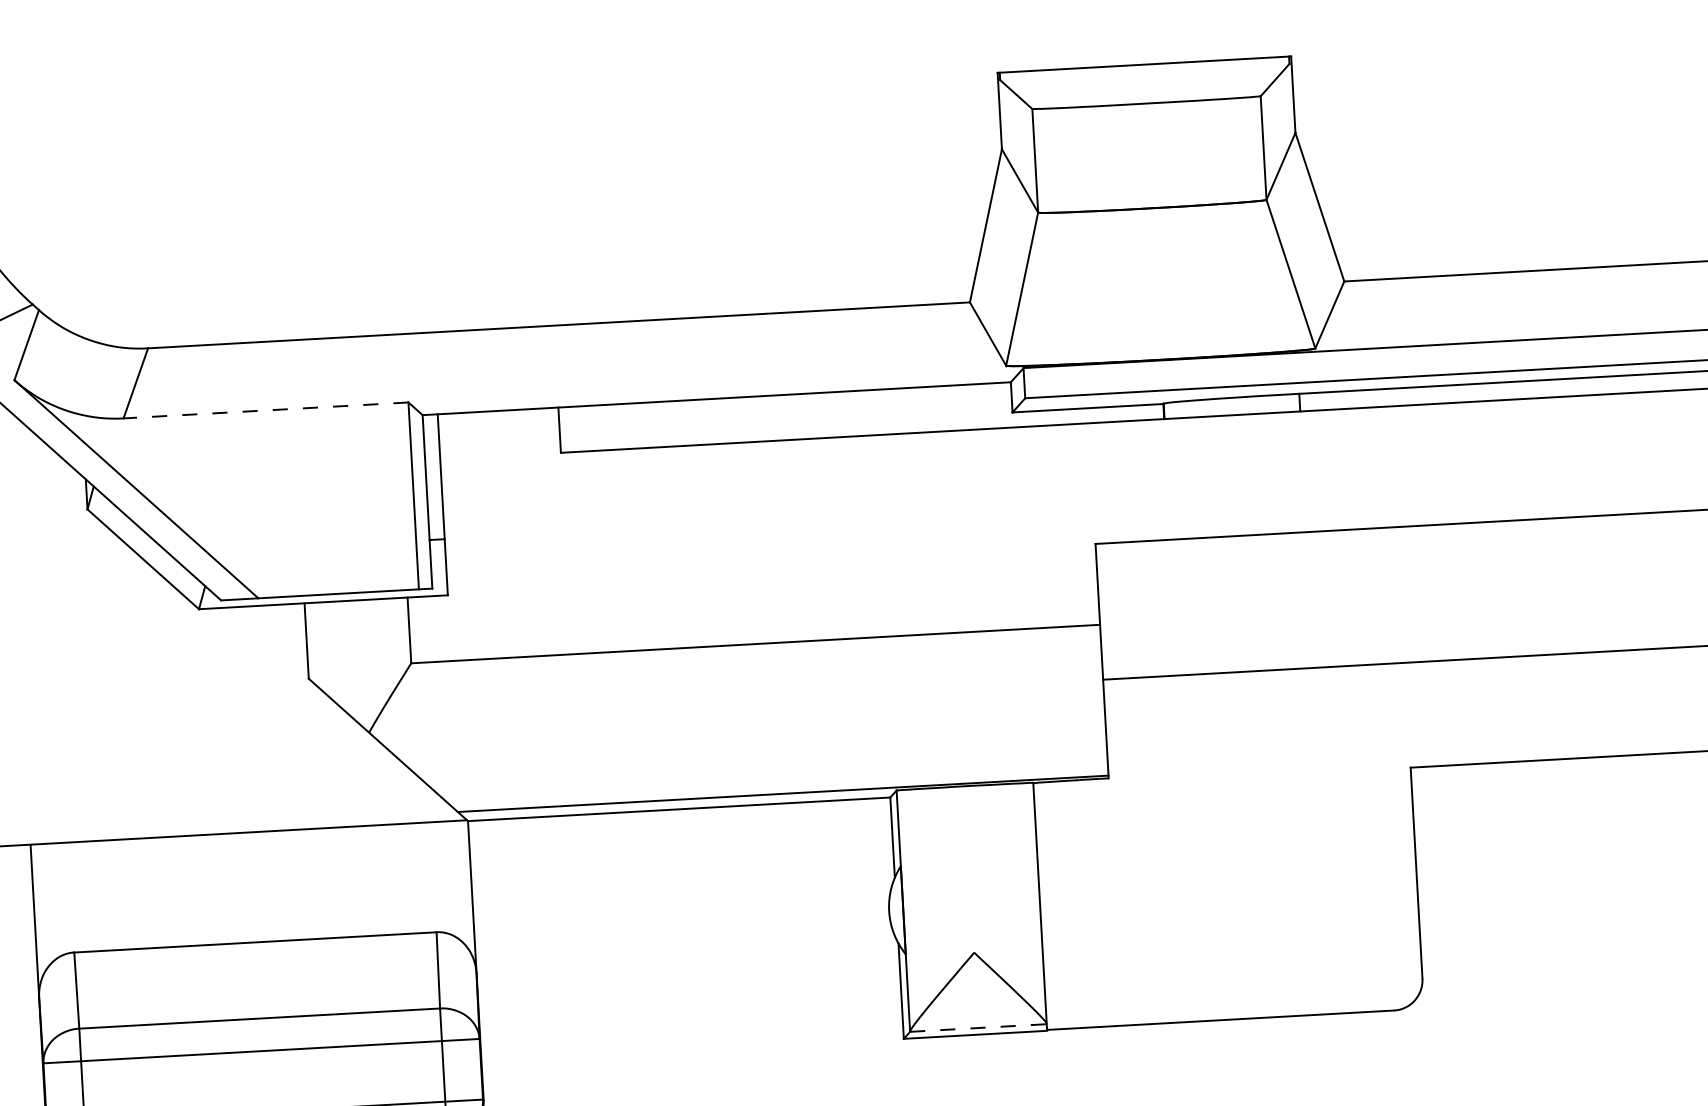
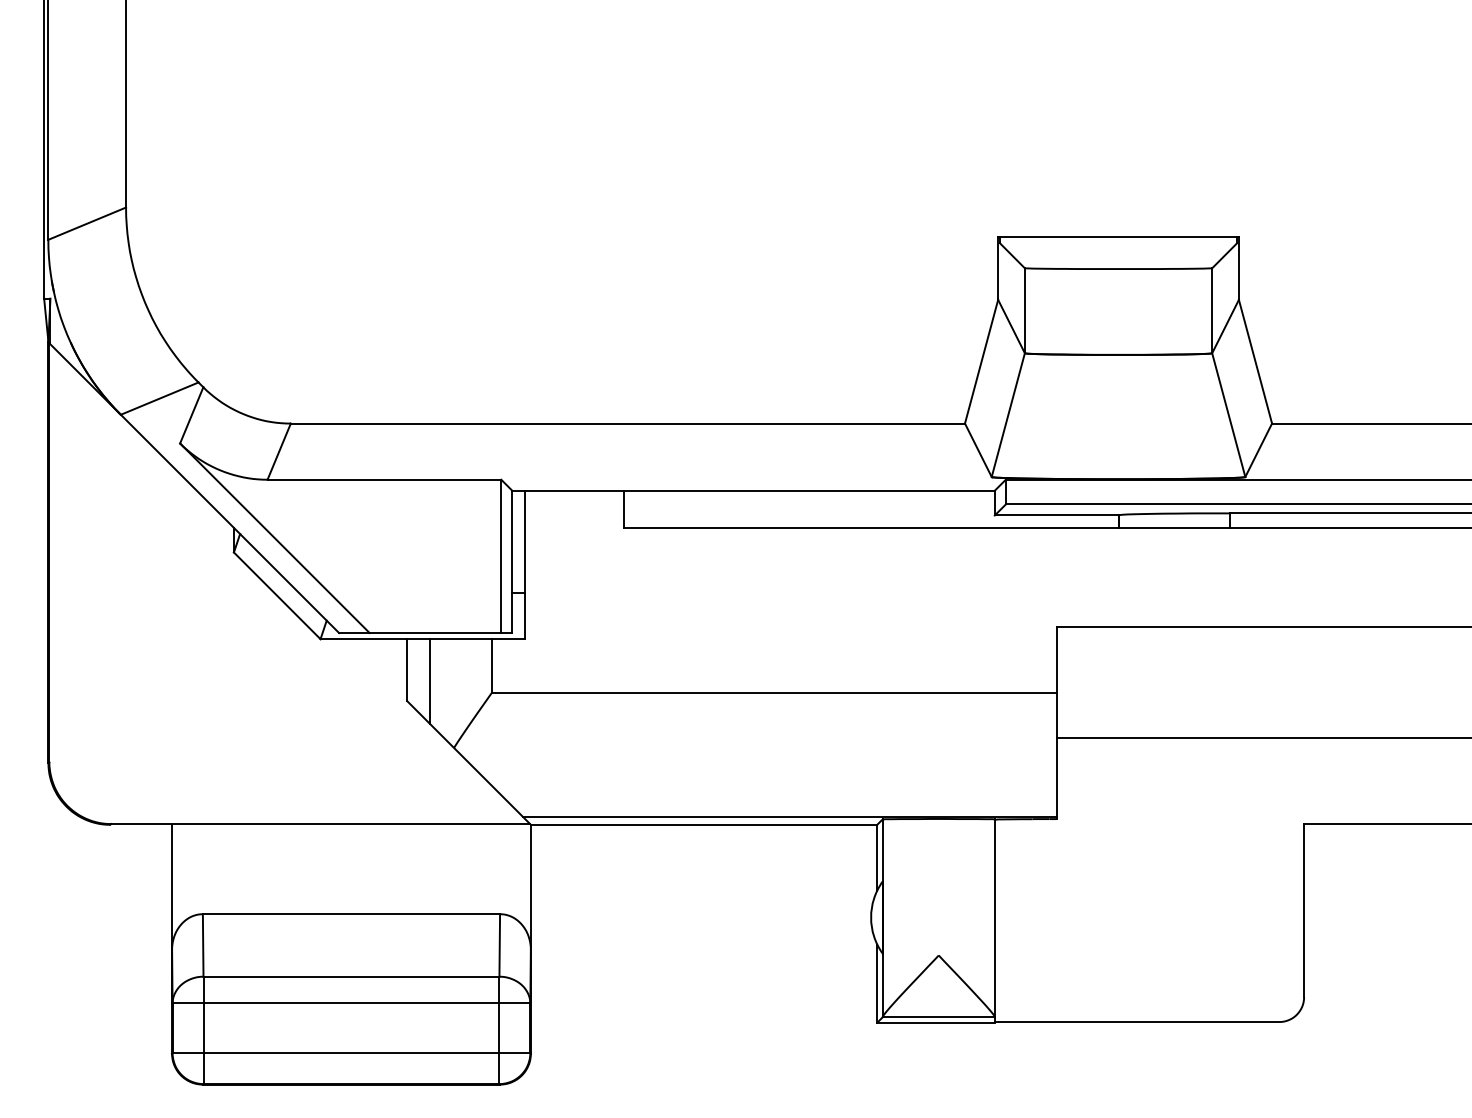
line: (266, 410) -> (384, 479), dashed -> solid
line: (334, 653) -> (429, 681), added
line: (979, 1028) -> (939, 1017), dashed -> solid

